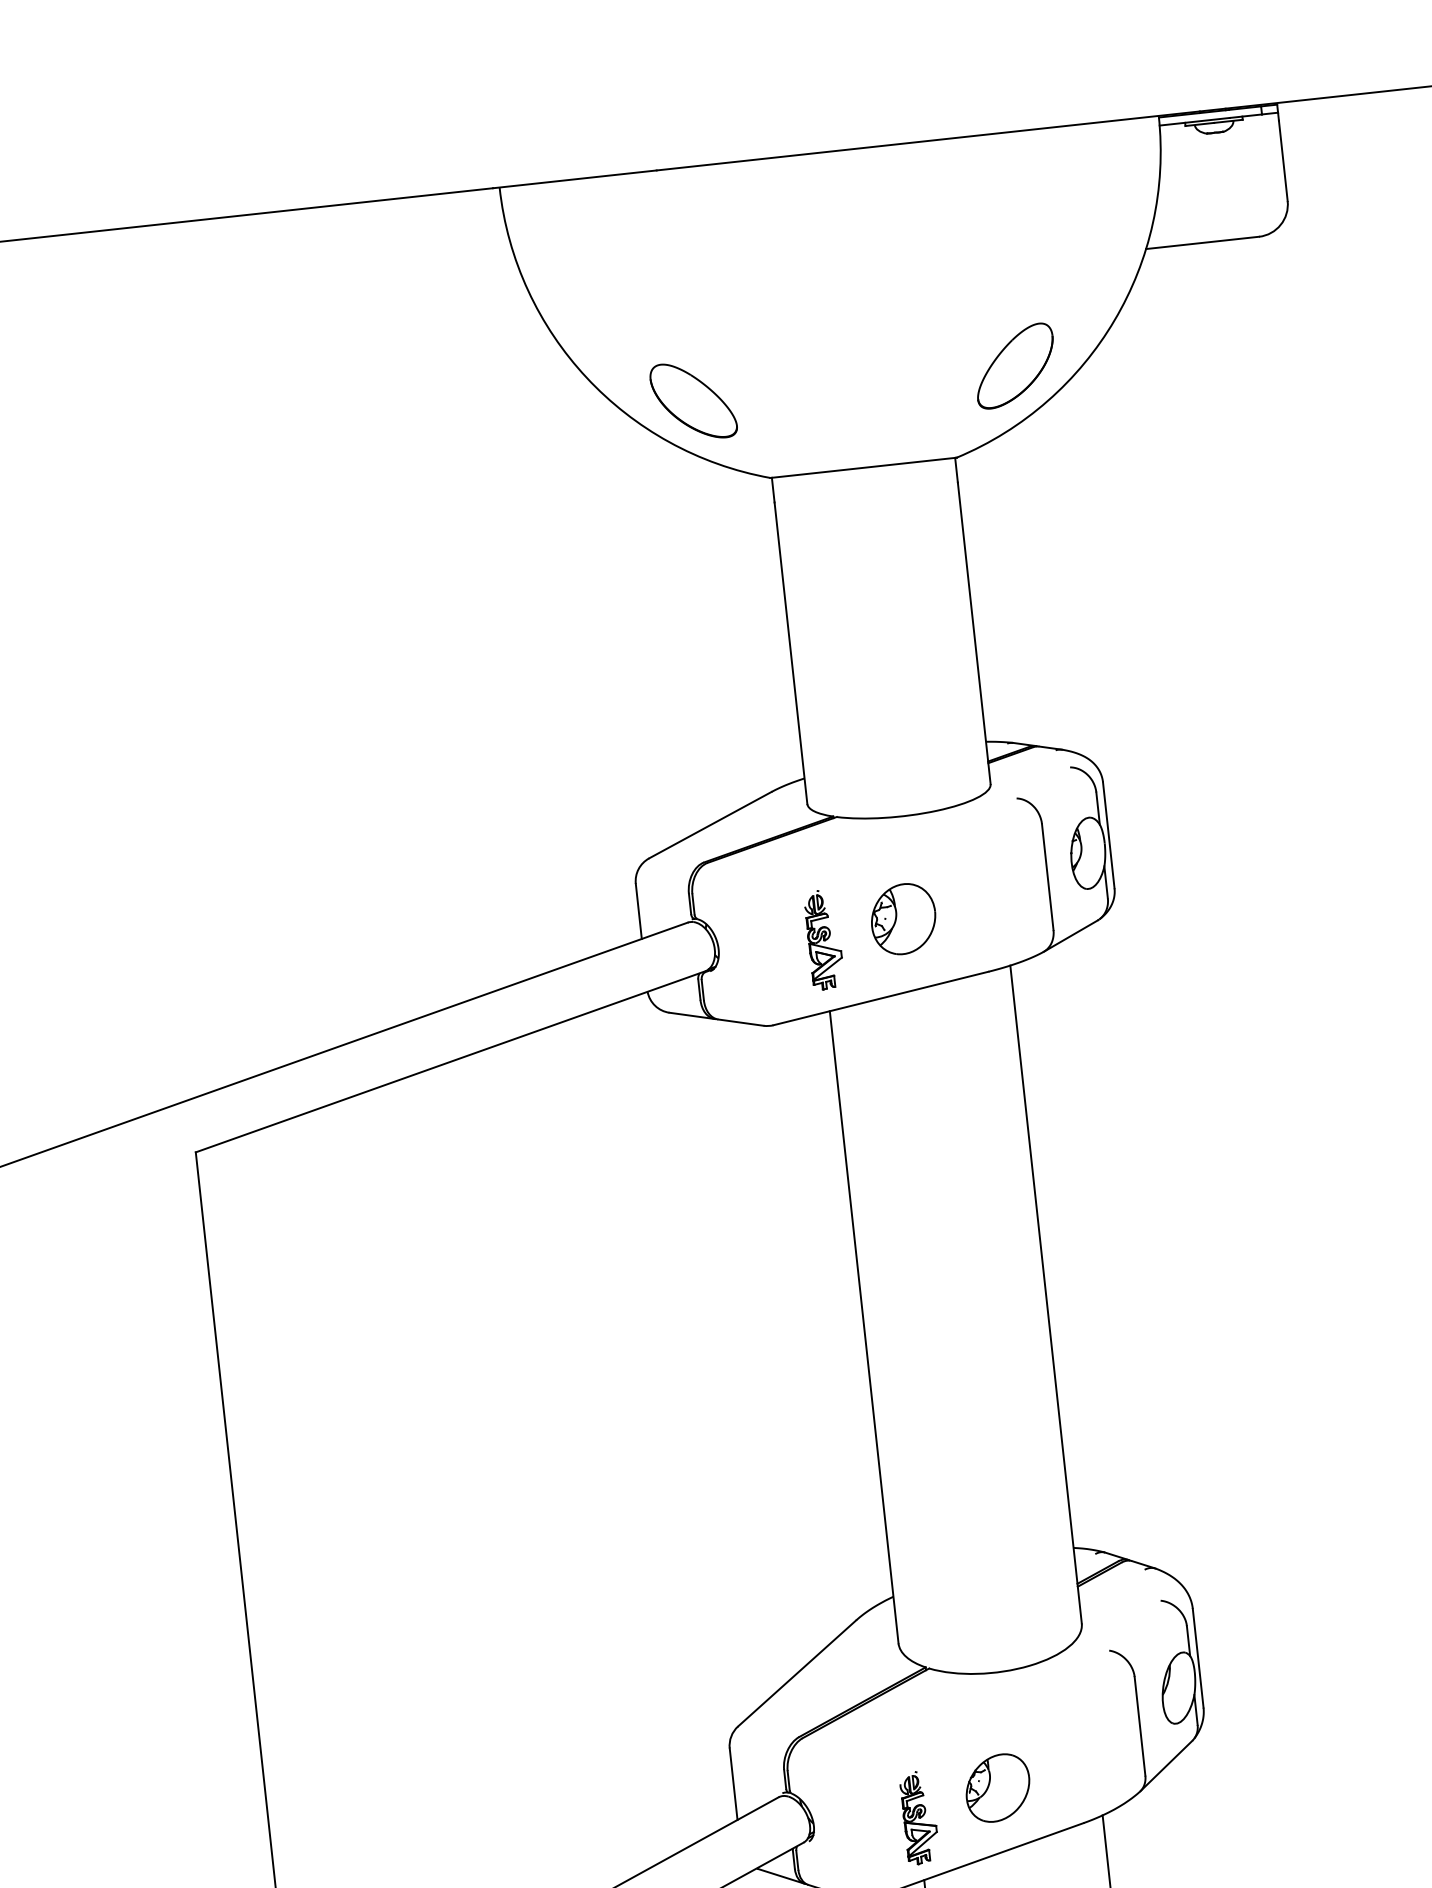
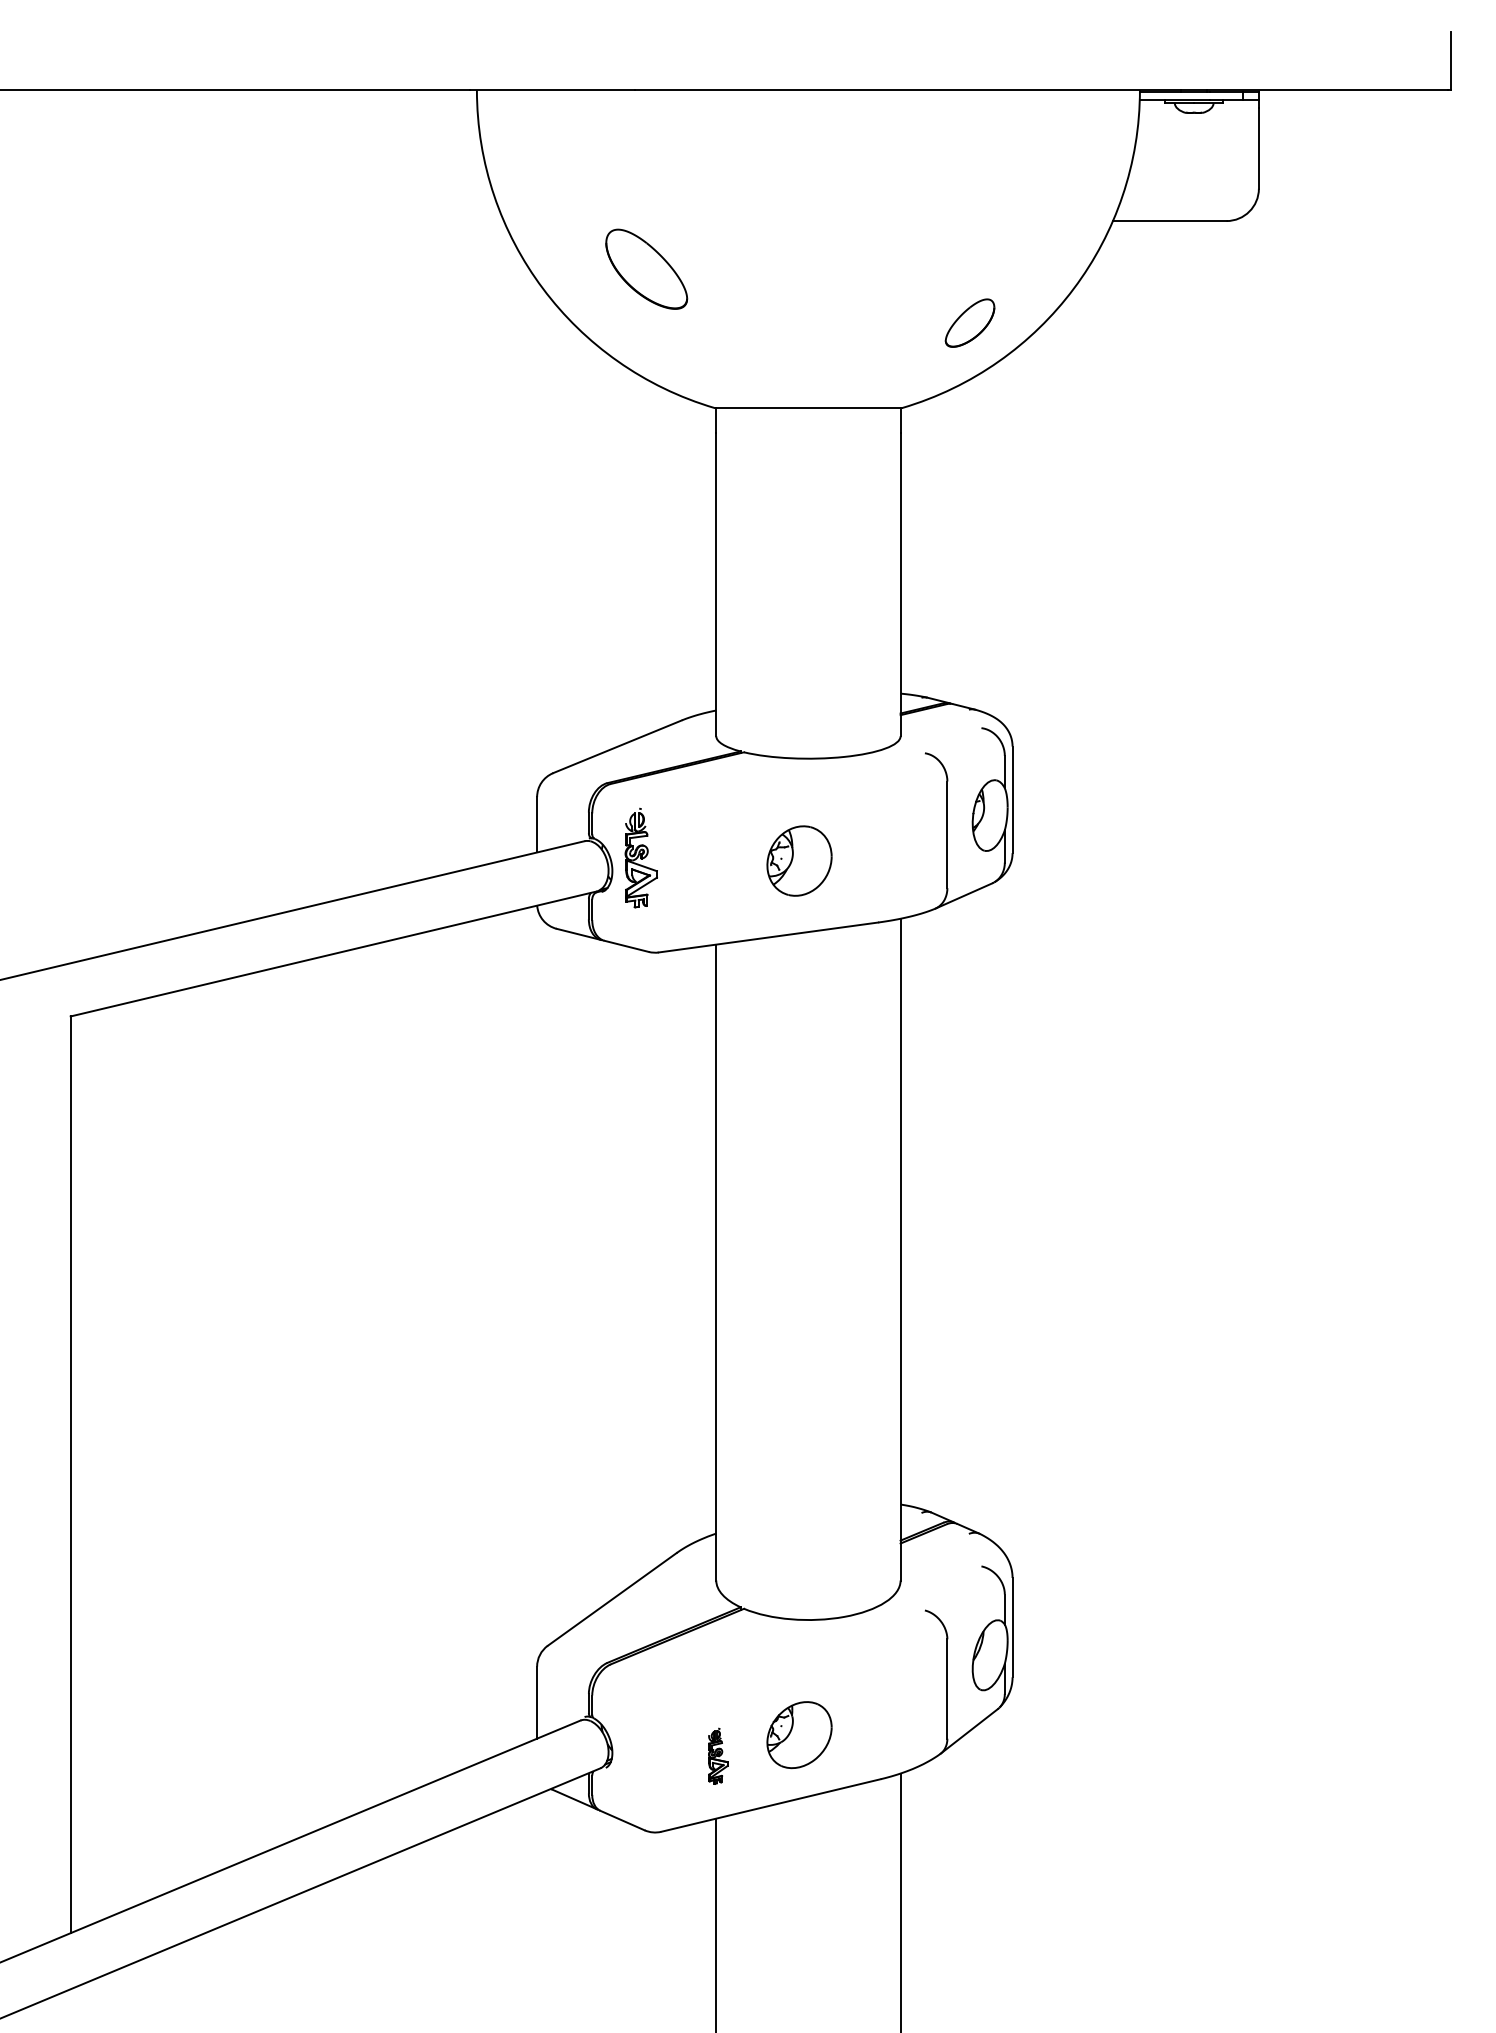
part: (1014, 365) -> (969, 322), size x0.6
part: (693, 400) -> (646, 268), moved
part: (823, 939) -> (640, 857), moved
part: (919, 1818) -> (718, 1756), size x0.6

